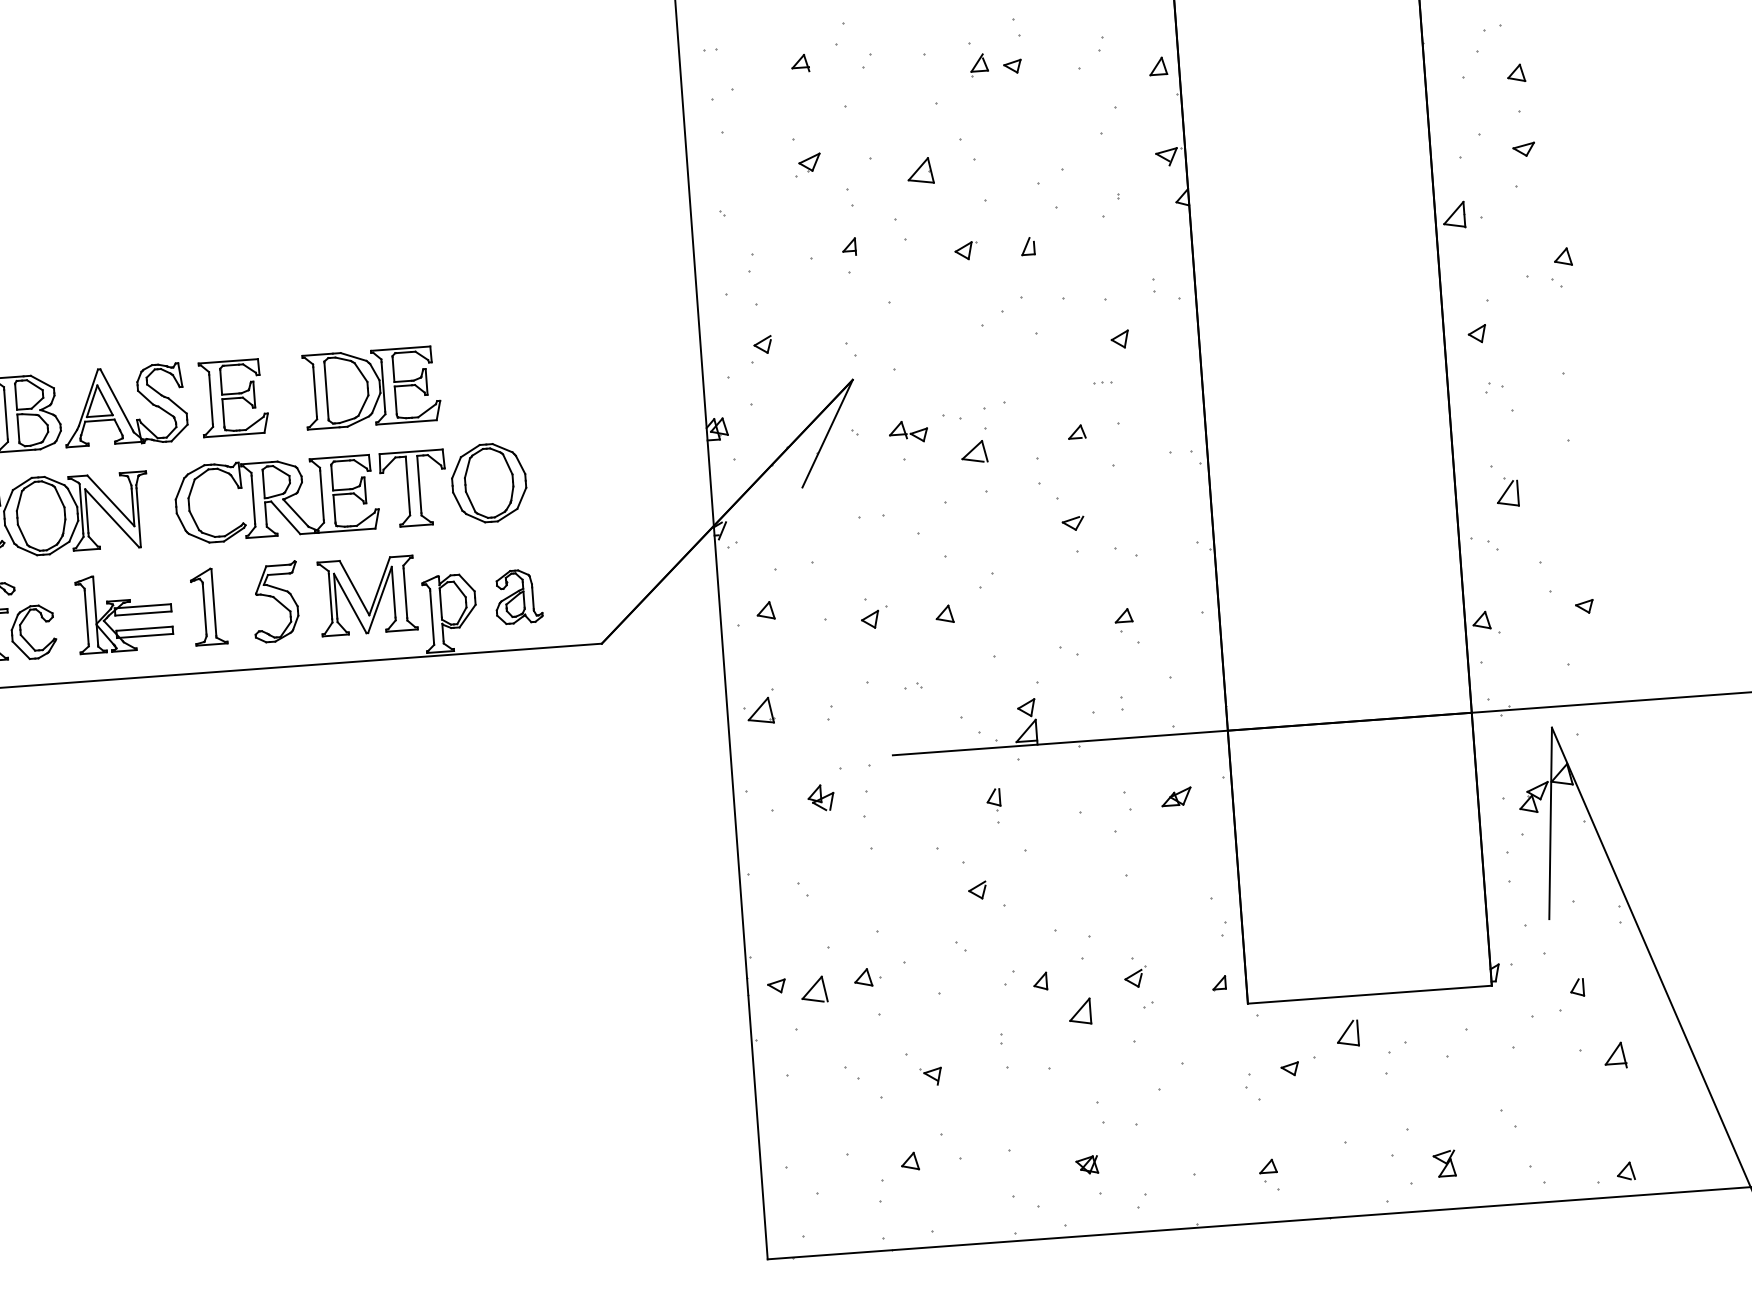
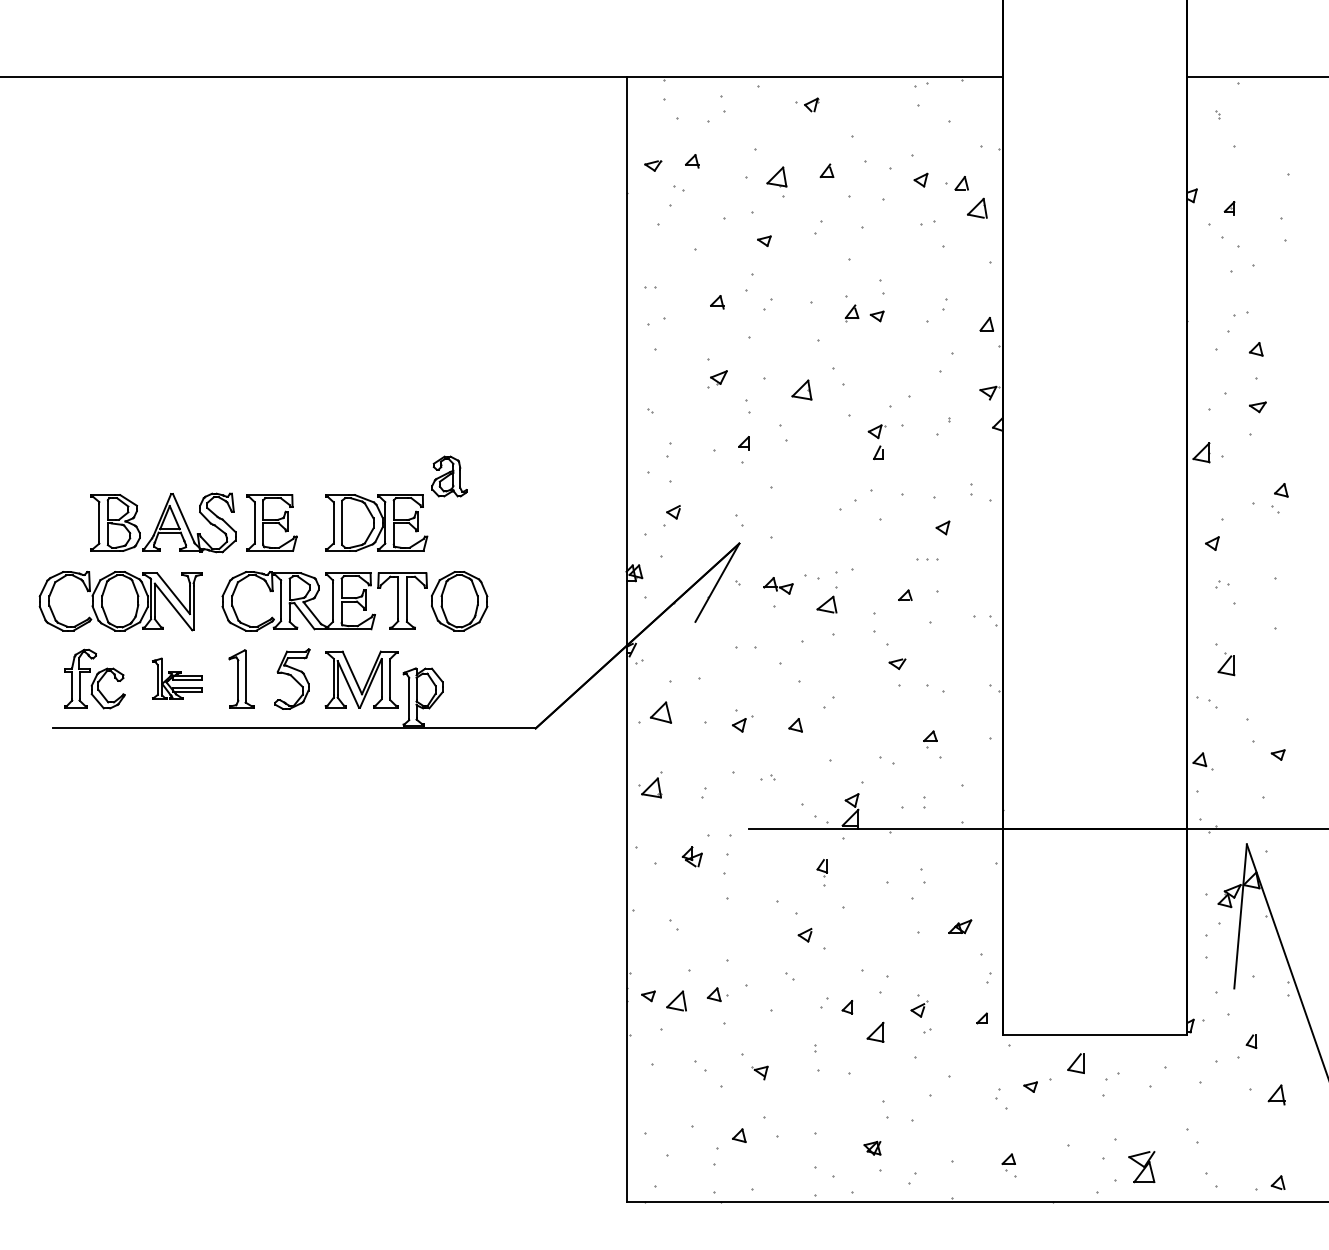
part: (965, 250) -> (876, 431), moved
part: (1102, 382) -> (927, 559), size x1.6
part: (518, 596) -> (449, 476), moved
part: (765, 610) -> (660, 712), size x1.6
part: (124, 612) -> (177, 678), size x0.7
part: (1176, 796) -> (960, 926), moved
part: (1444, 1163) -> (1141, 1166), size x1.6

